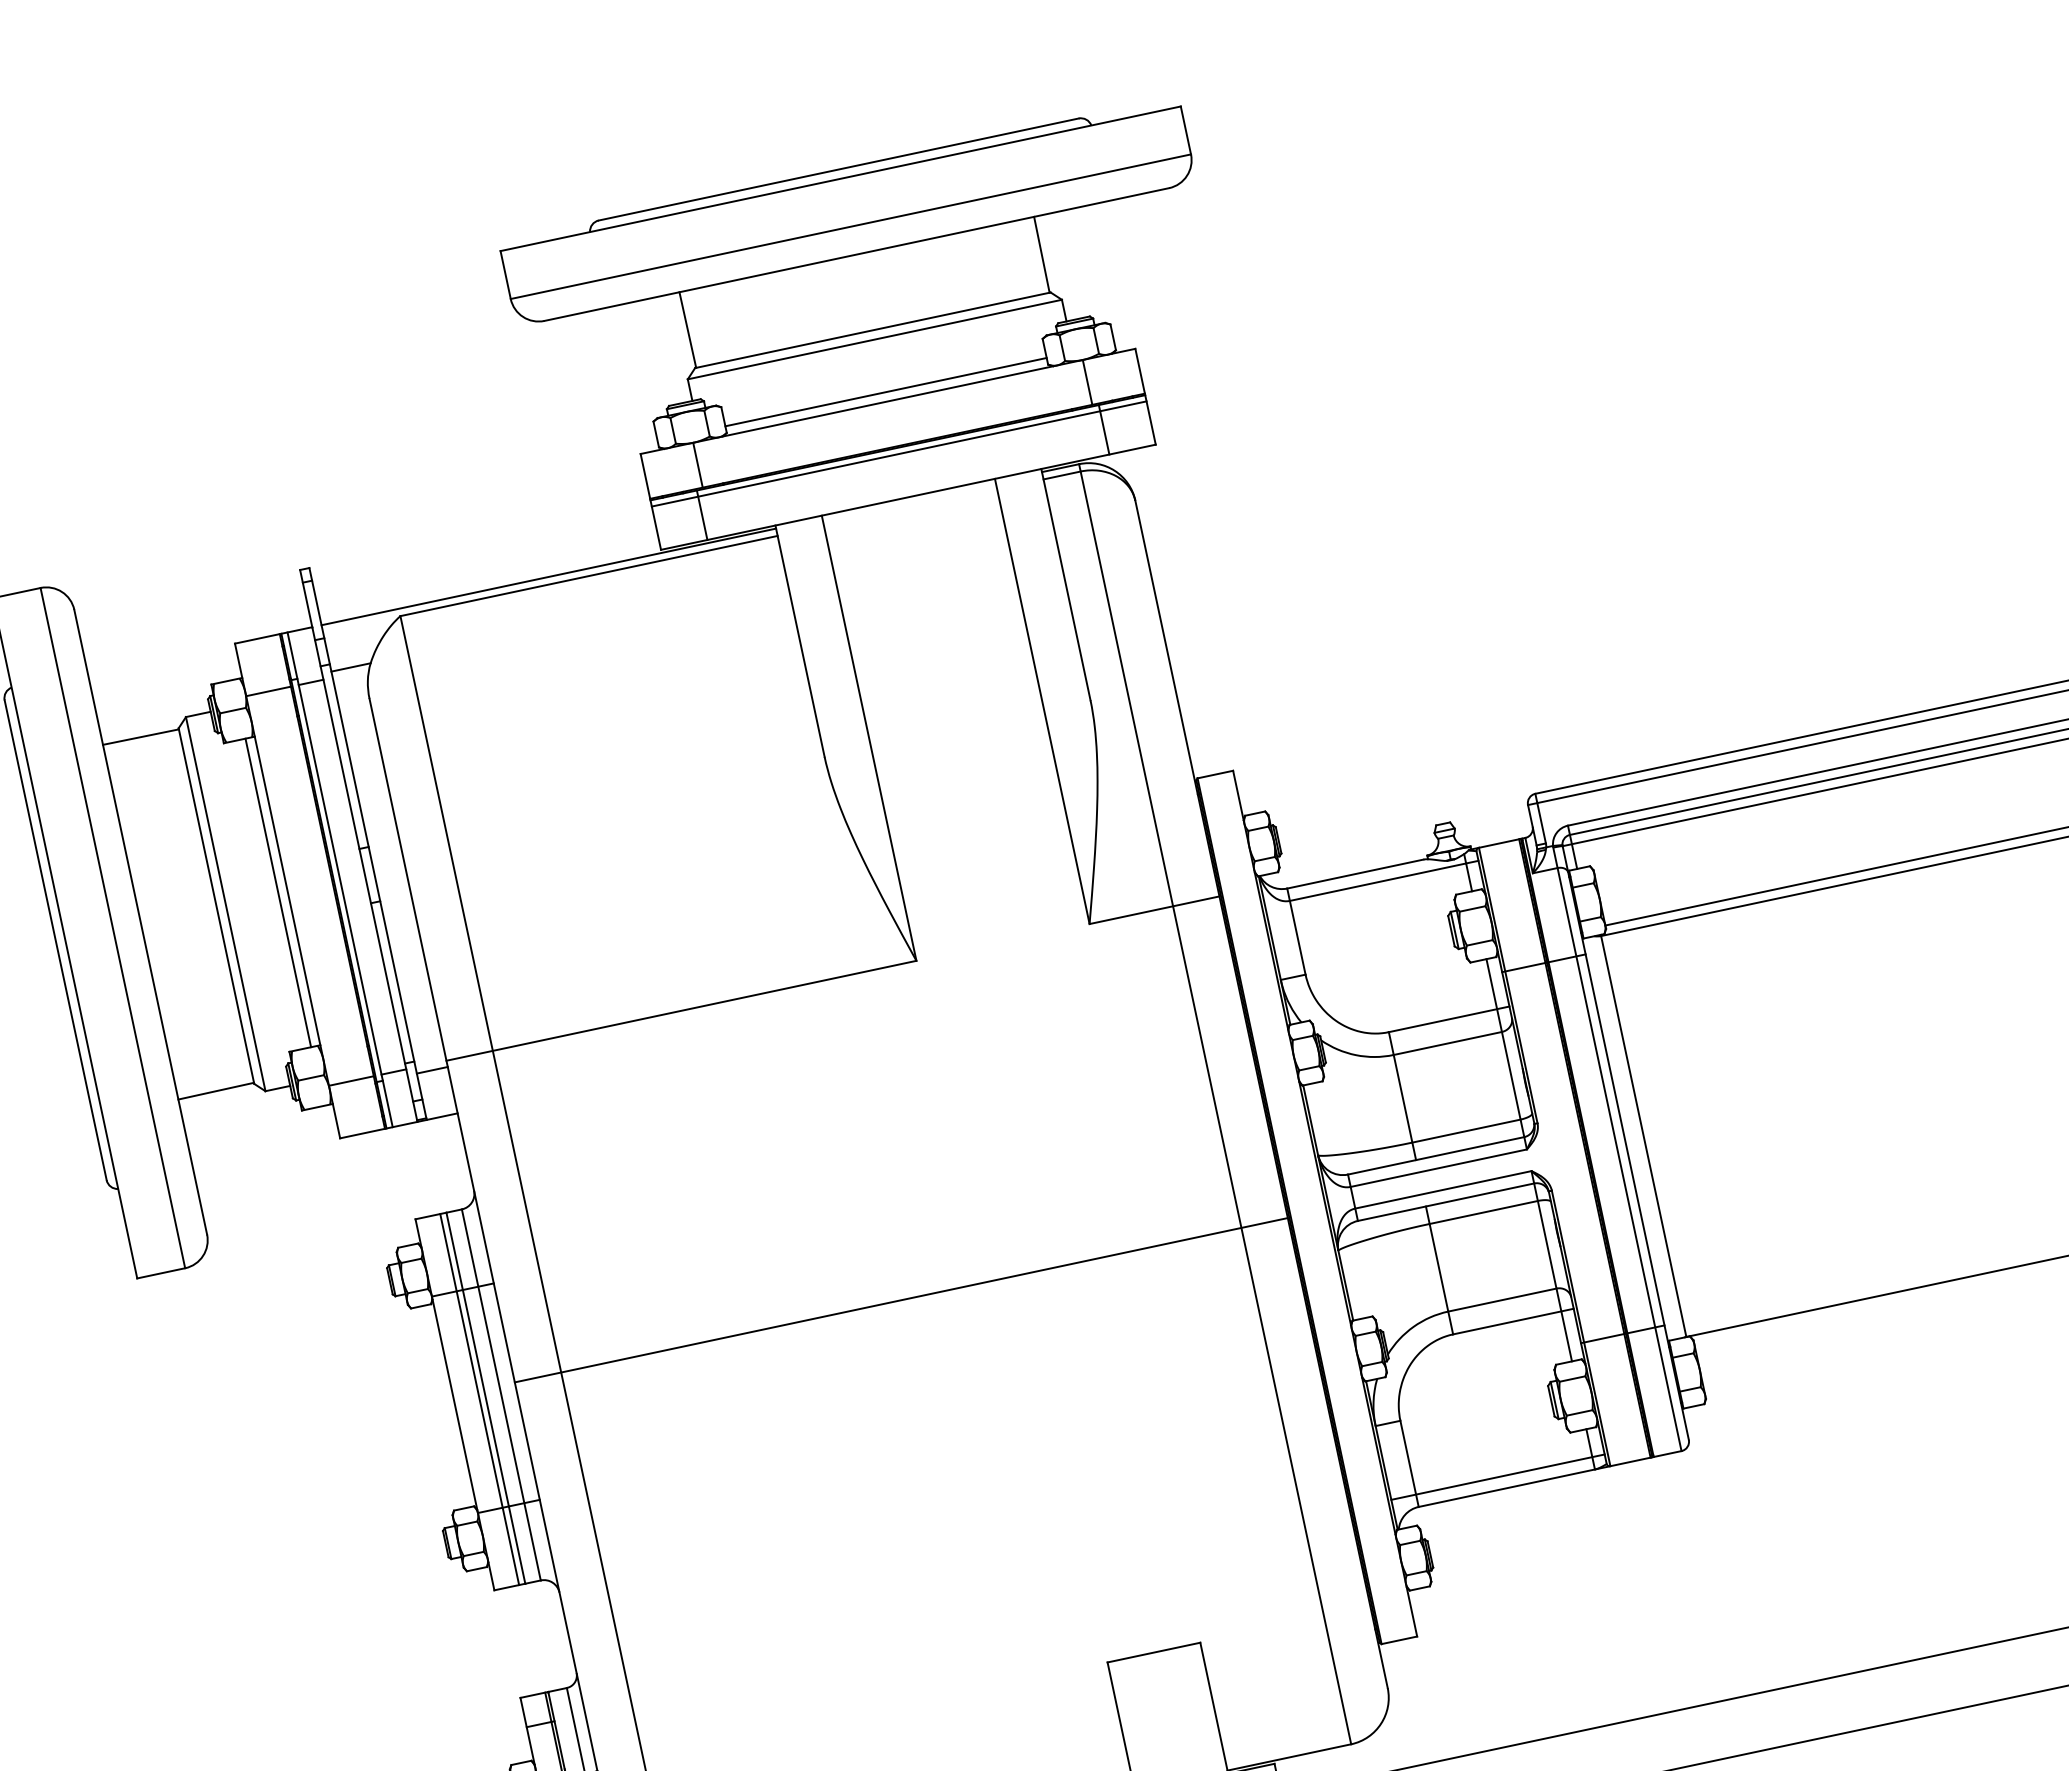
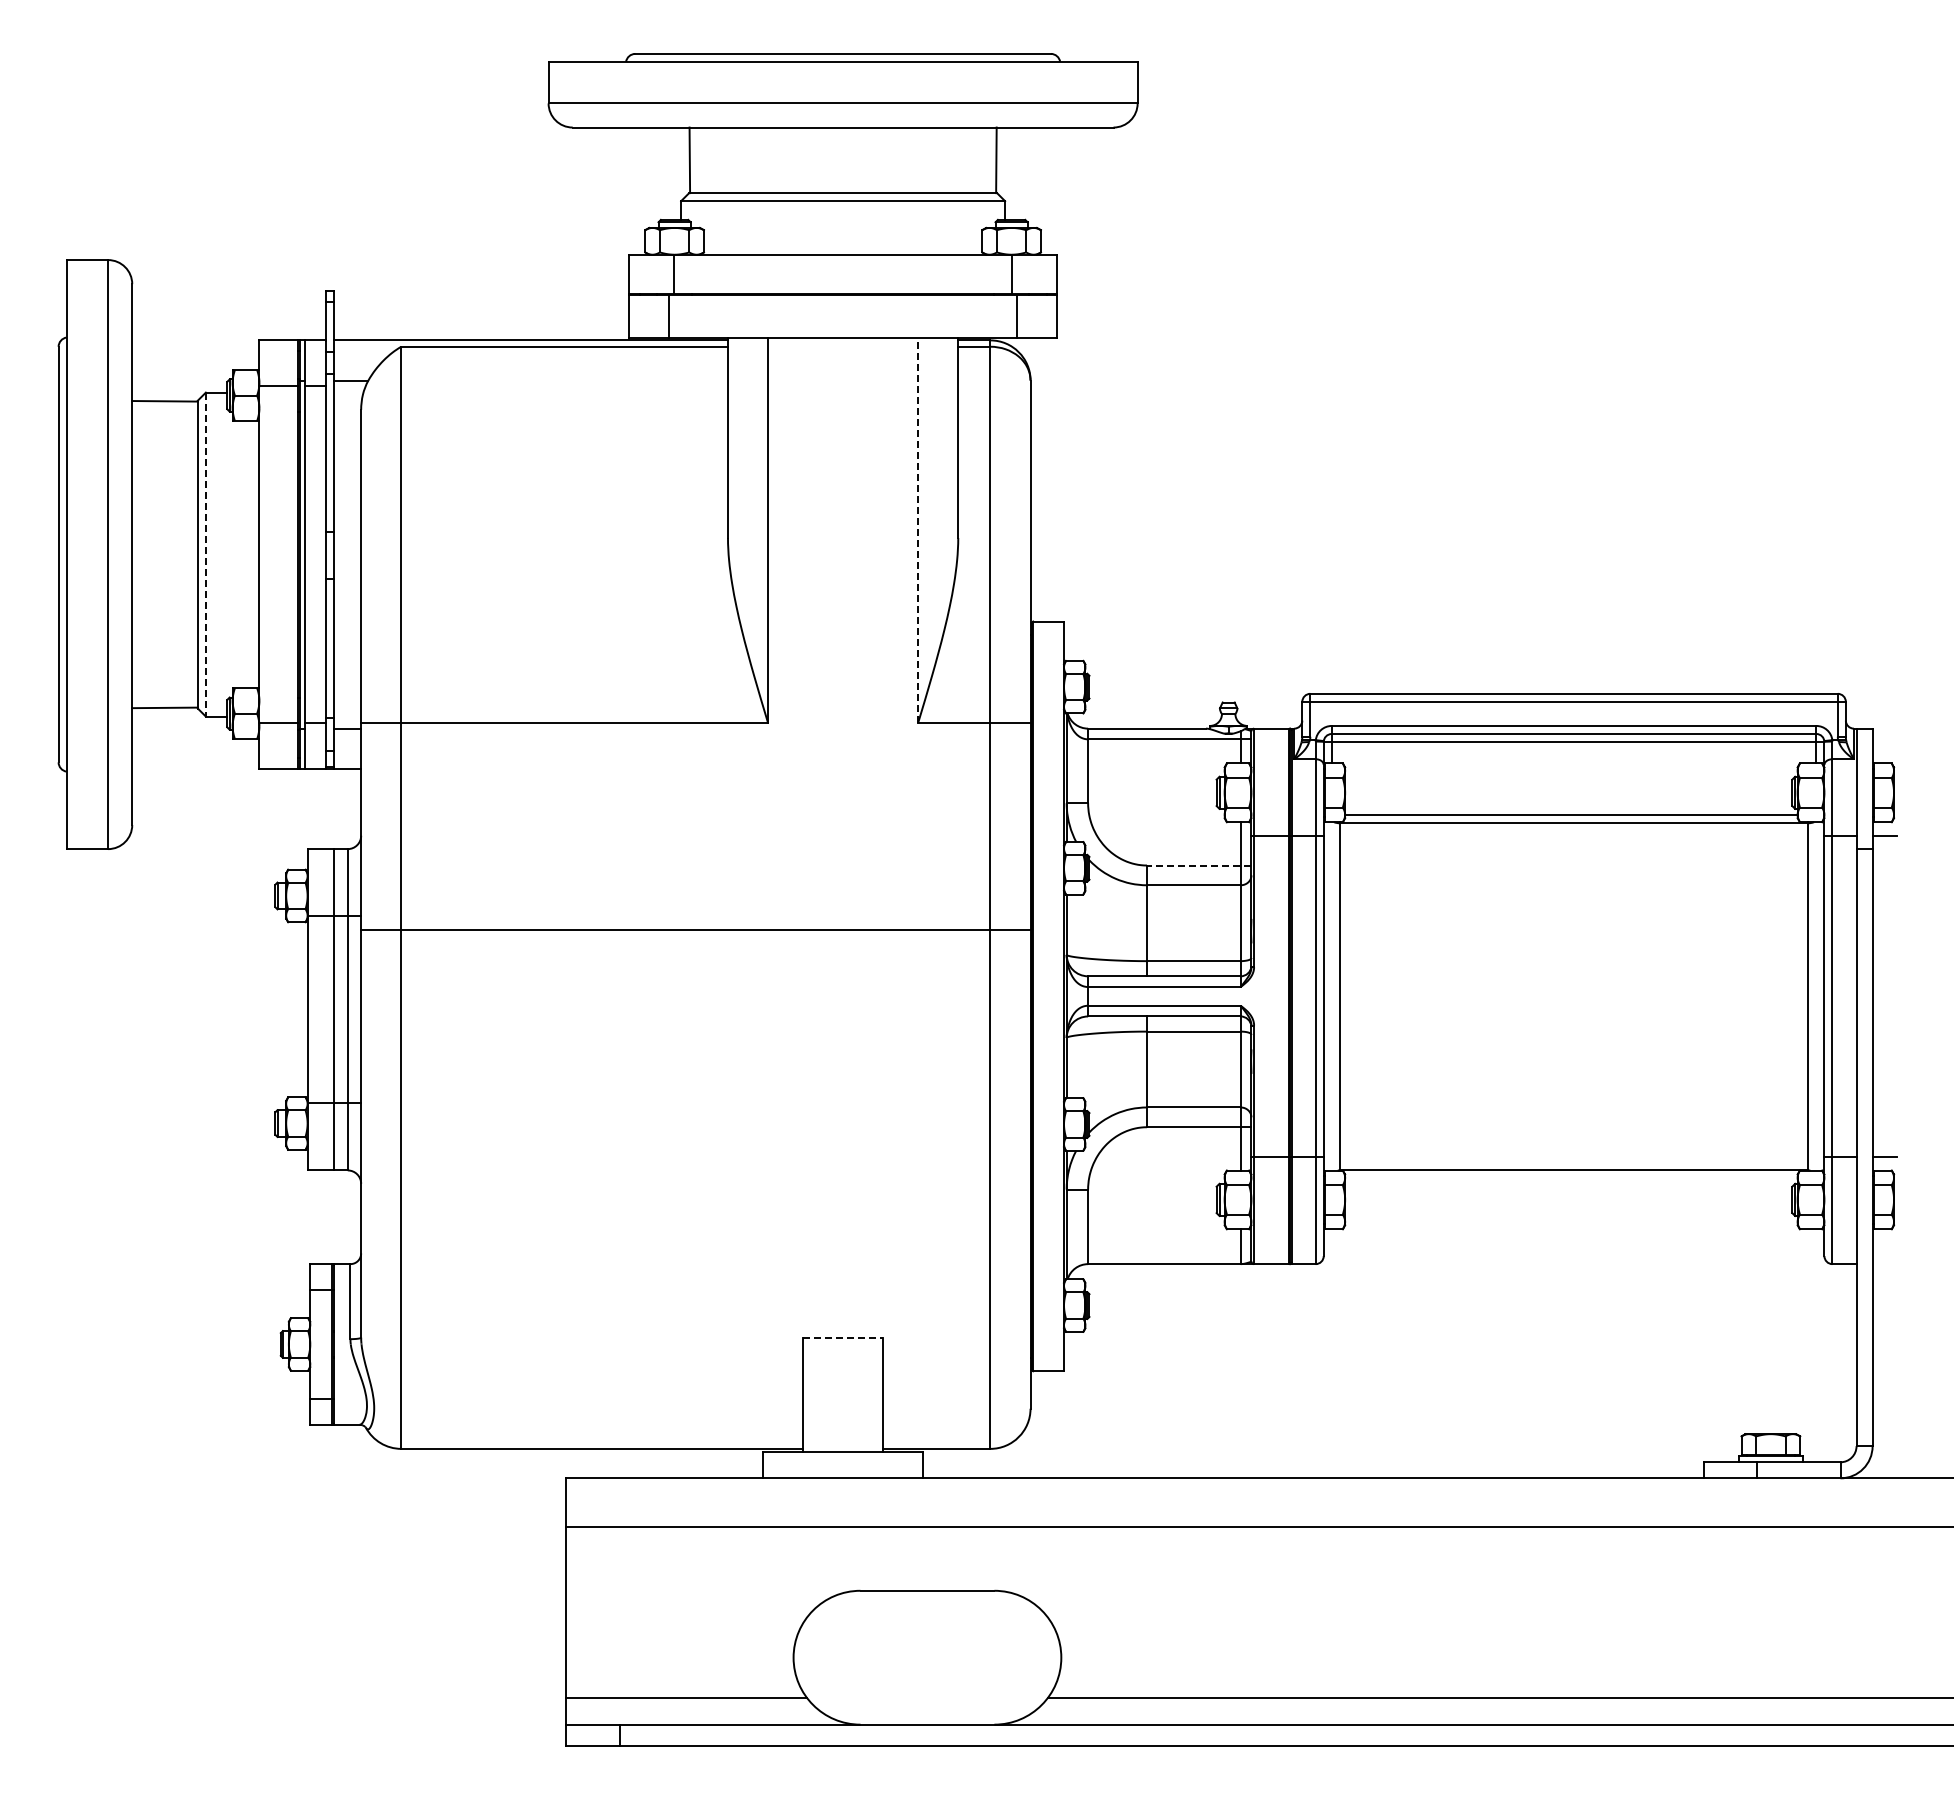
line: (886, 391) -> (843, 246), removed
line: (898, 454) -> (842, 300), removed
line: (1042, 701) -> (918, 530), solid -> dashed
line: (278, 892) -> (251, 554), removed
line: (225, 904) -> (205, 554), solid -> dashed
line: (1448, 1019) -> (1198, 865), solid -> dashed
line: (900, 1300) -> (695, 929), moved
line: (480, 1399) -> (329, 1009), removed
line: (1497, 1477) -> (1158, 1253), removed
line: (1154, 1652) -> (843, 1338), solid -> dashed

